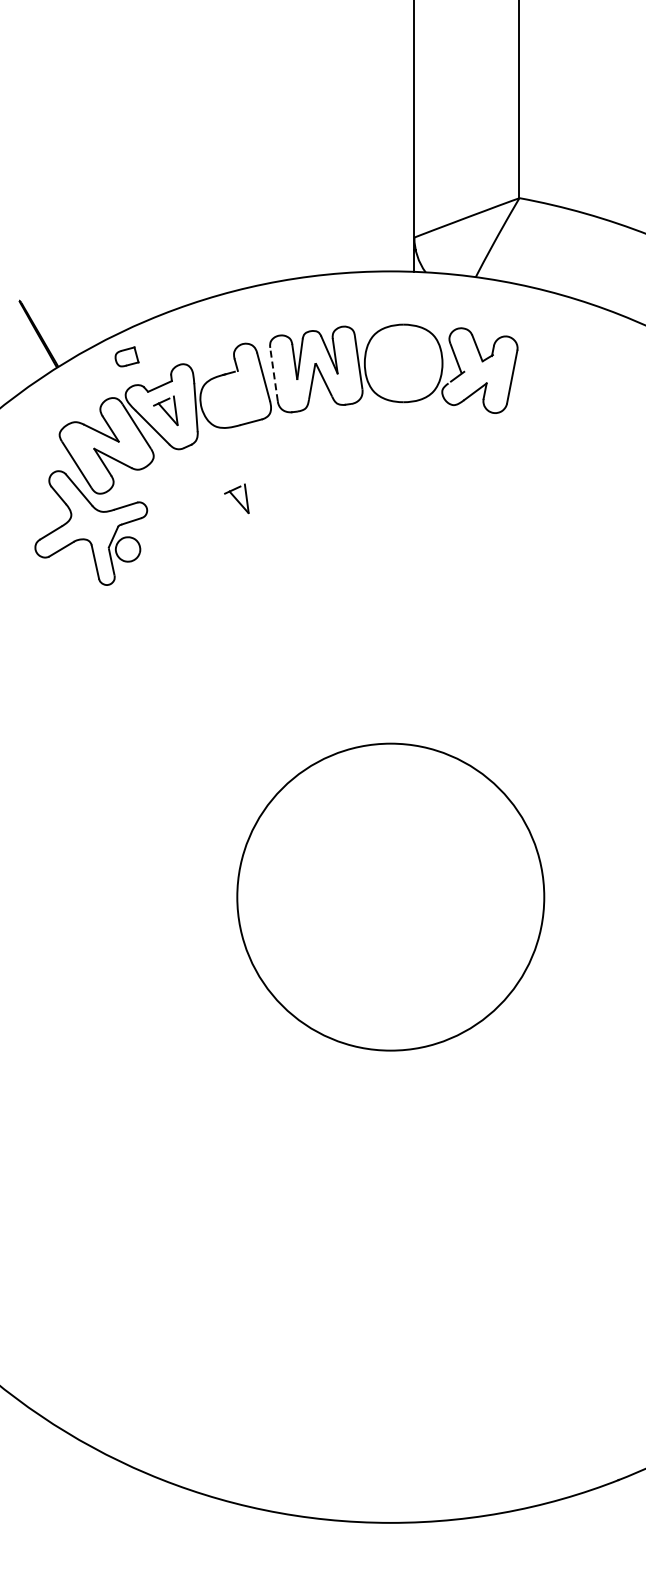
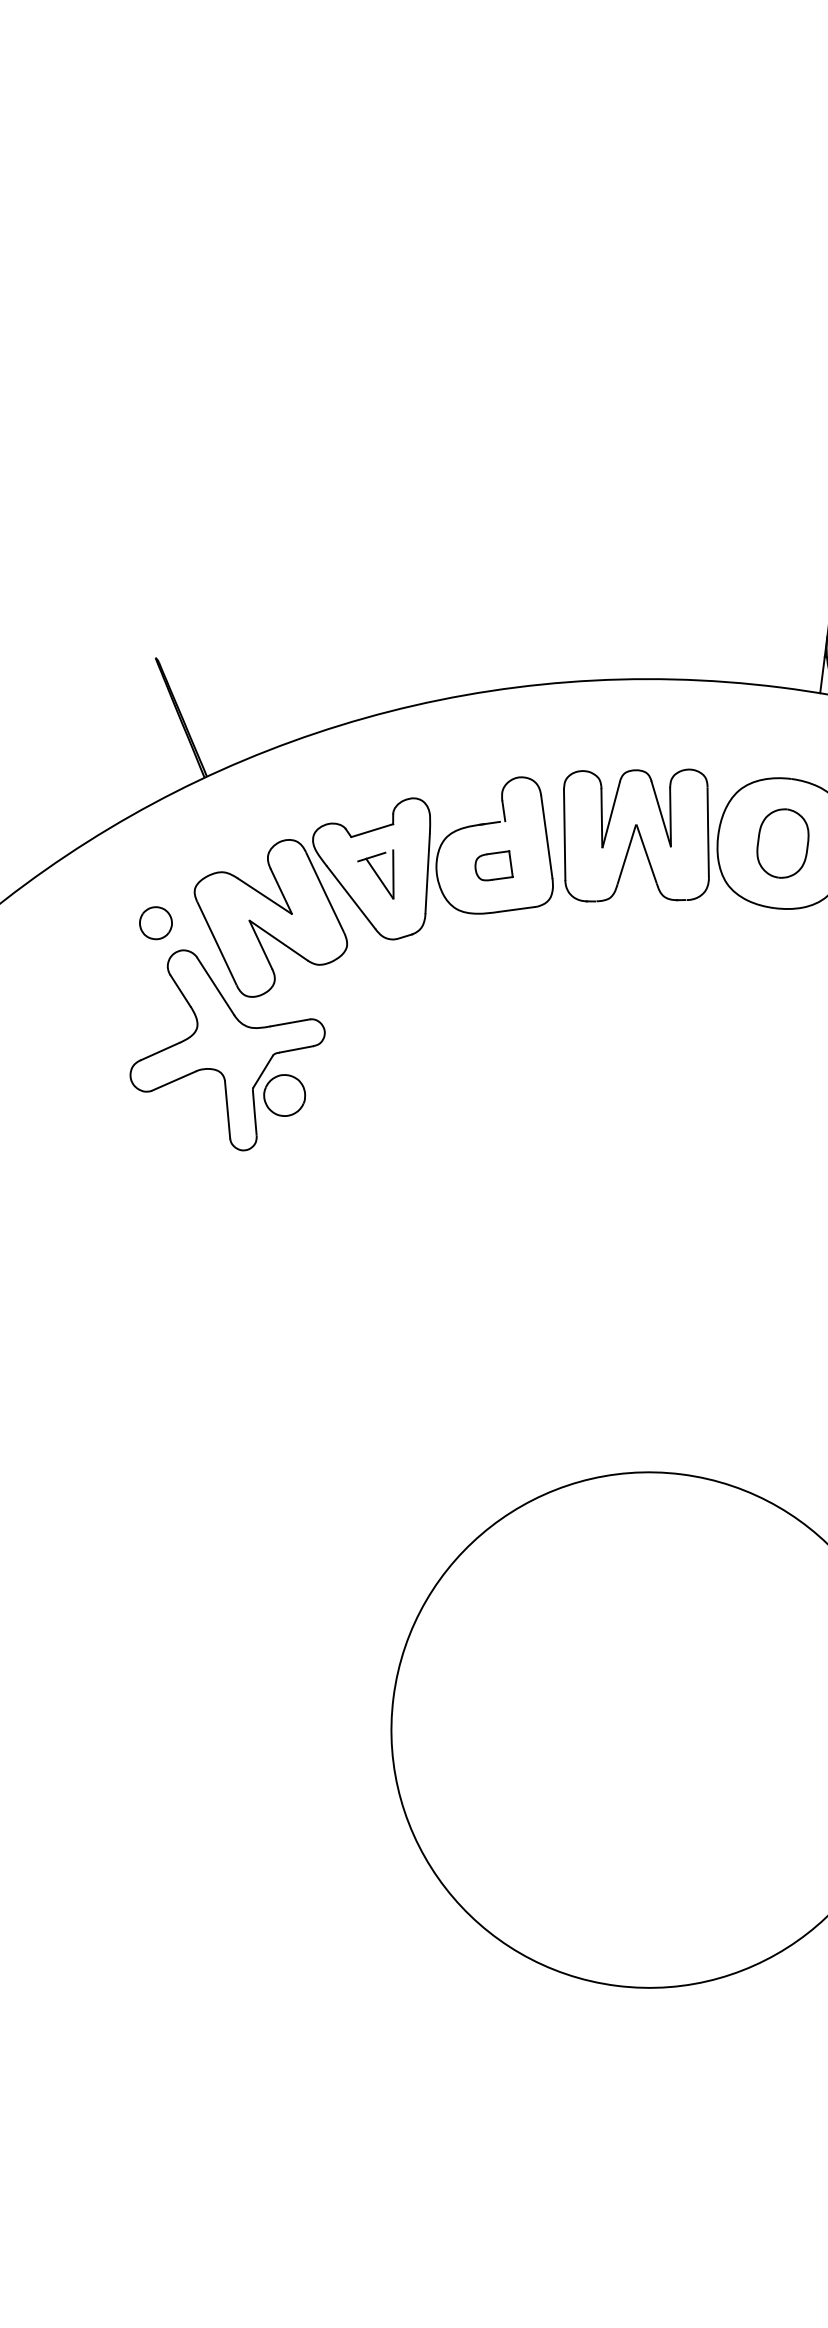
part: (126, 356) -> (493, 864), moved
part: (403, 363) -> (782, 843), added
line: (274, 374) -> (565, 834), dashed -> solid
part: (38, 456) -> (155, 921), added
part: (236, 498) -> (476, 1033), removed

